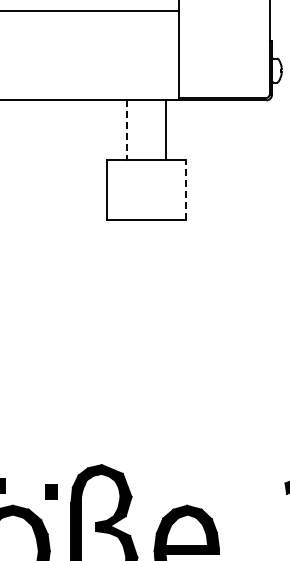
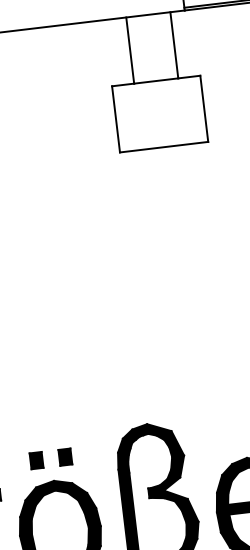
line: (126, 130) -> (130, 50), dashed -> solid
line: (186, 190) -> (204, 109), dashed -> solid
part: (51, 491) -> (65, 456), moved

